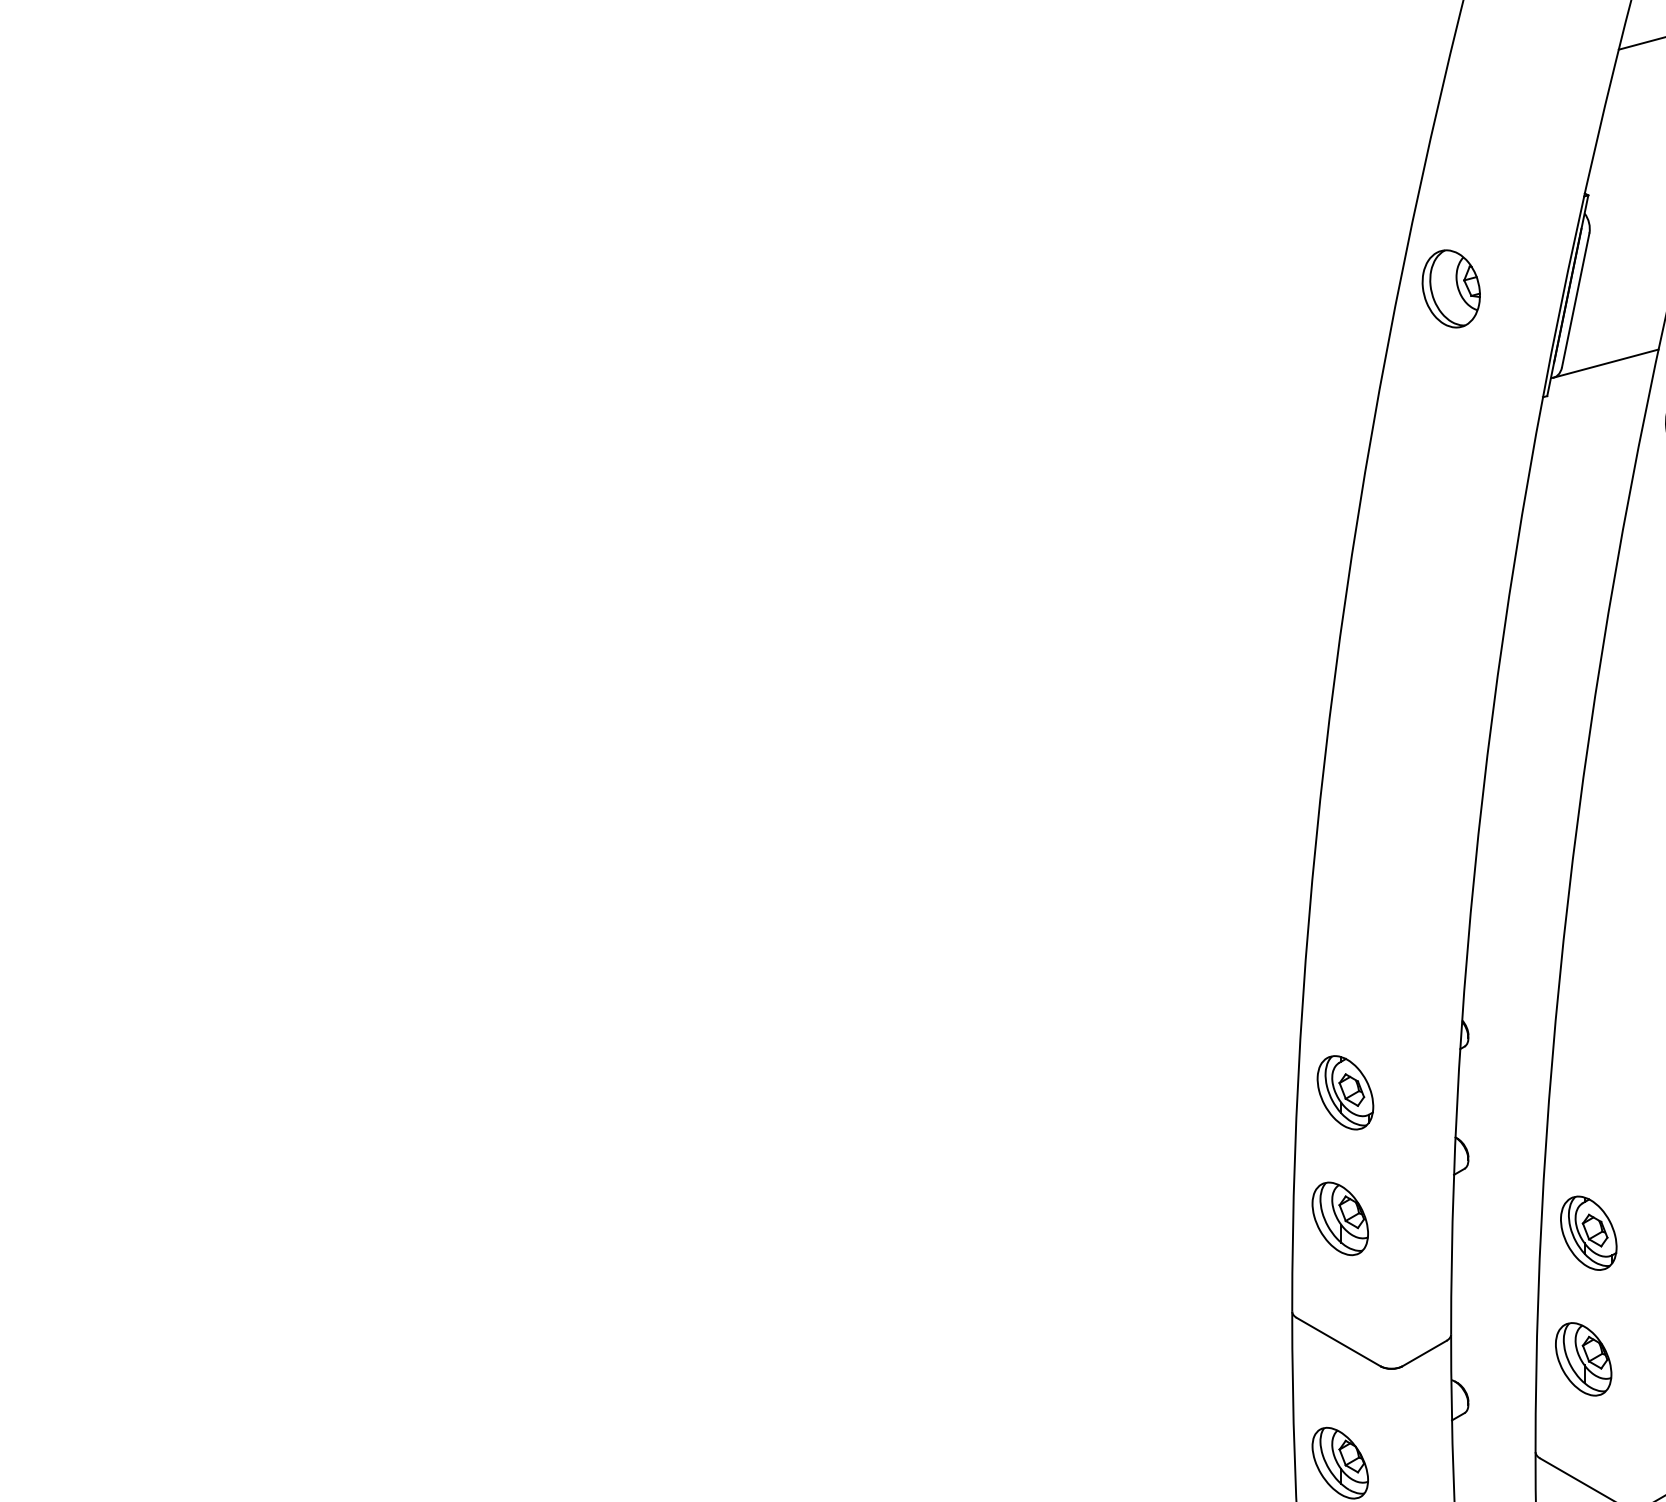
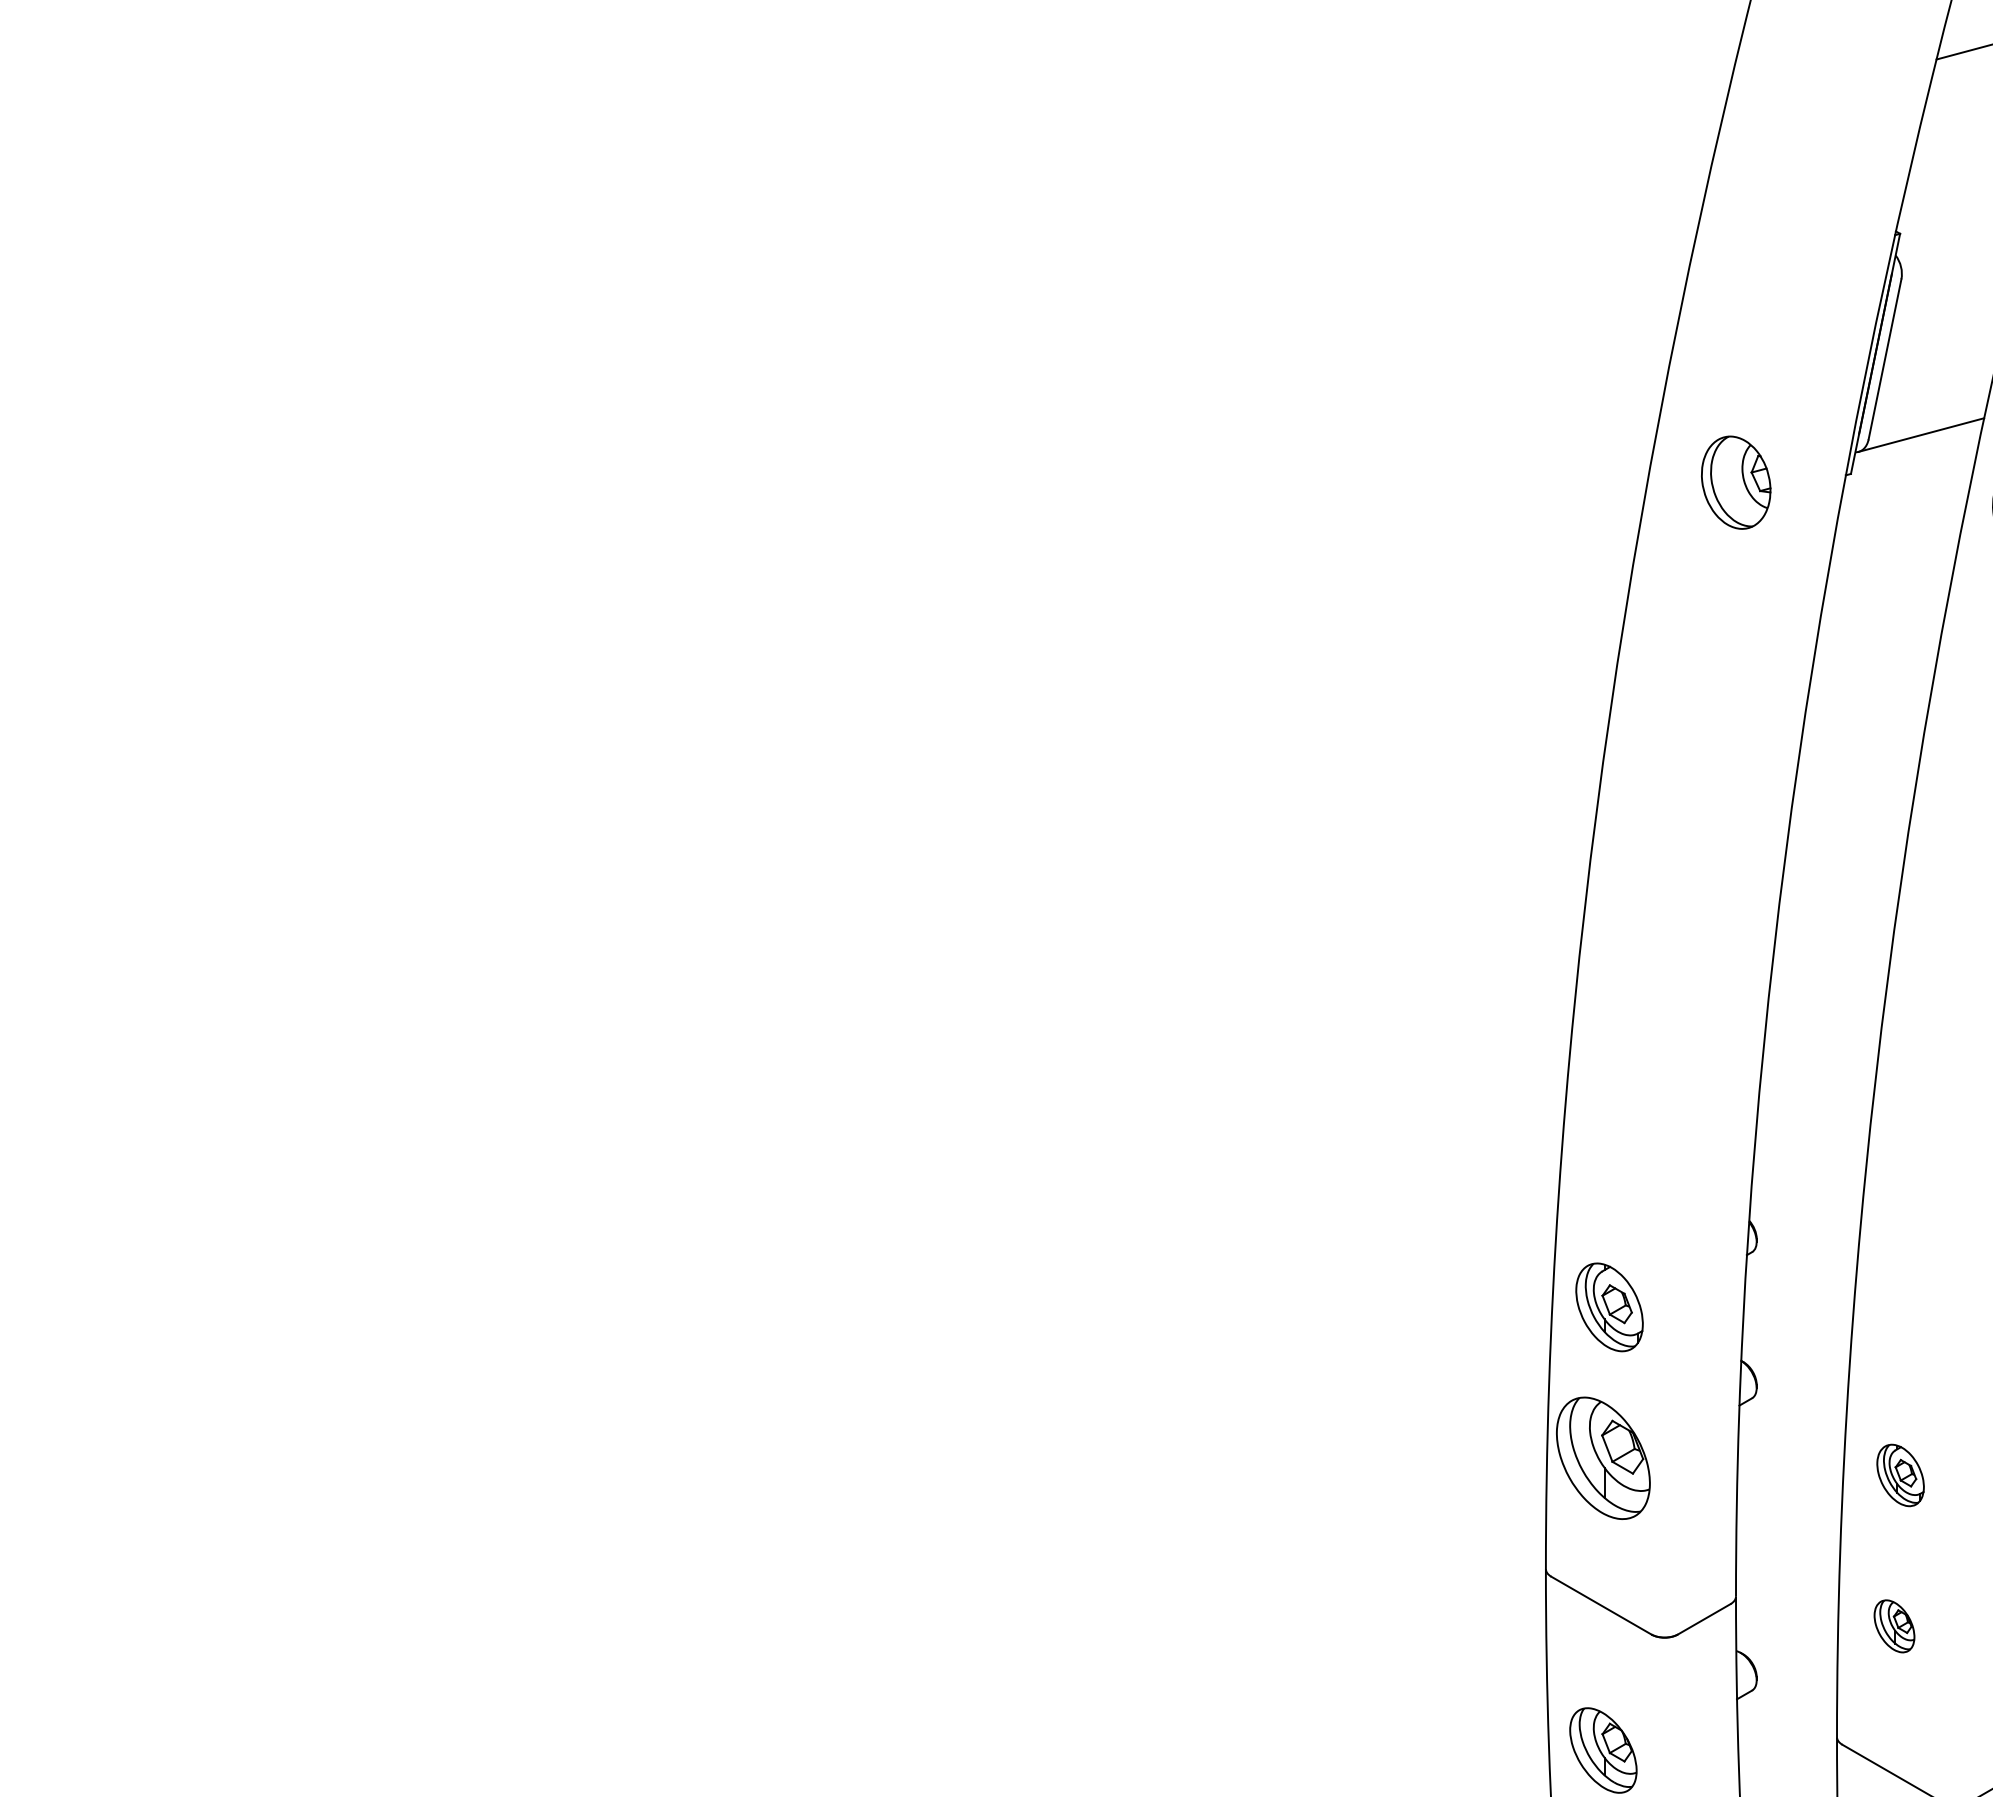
part: (1451, 288) -> (1736, 482), moved
part: (1340, 1218) -> (1603, 1457), size x1.4
part: (1588, 1233) -> (1900, 1475), size x0.7
part: (1583, 1359) -> (1894, 1626), size x0.6

